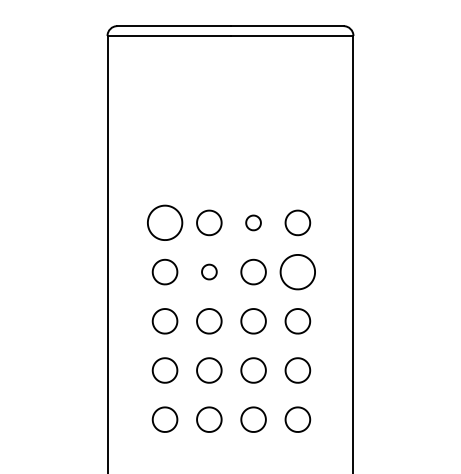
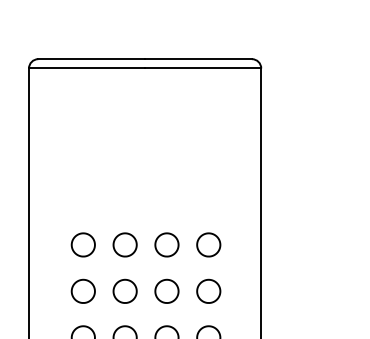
part: (164, 222) -> (82, 244), size x0.71
part: (253, 222) -> (166, 244), size x1.67
part: (209, 271) -> (125, 290), size x1.67
part: (297, 271) -> (208, 290), size x0.71

